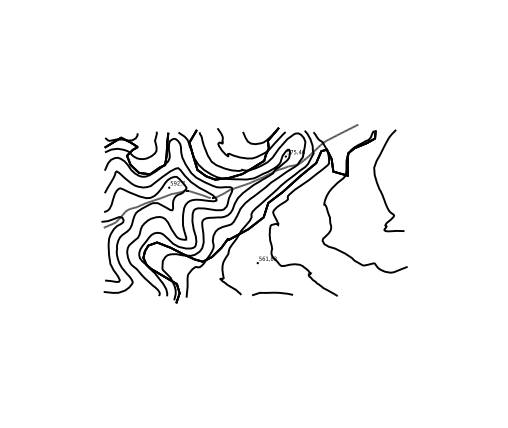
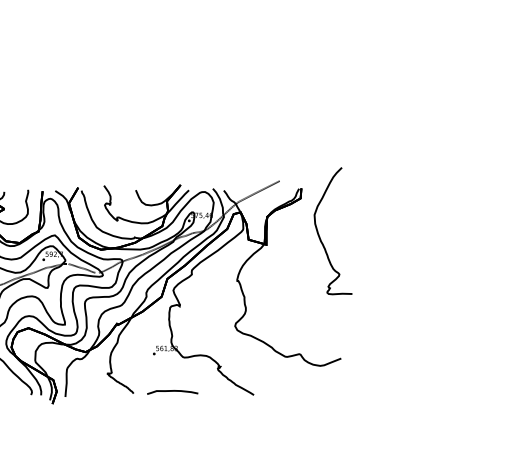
part: (378, 183) -> (319, 234), moved

